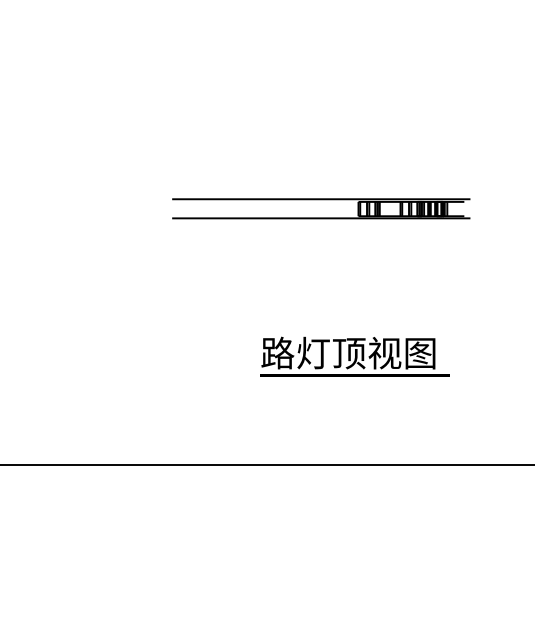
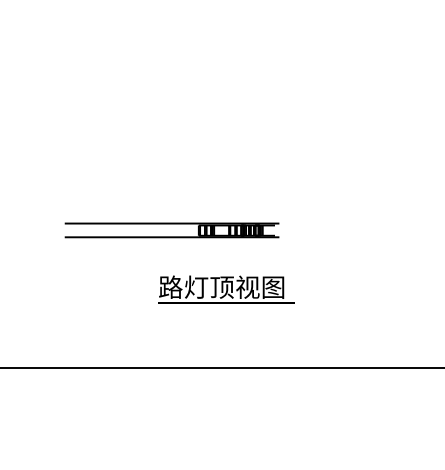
part: (320, 208) -> (171, 230), moved

